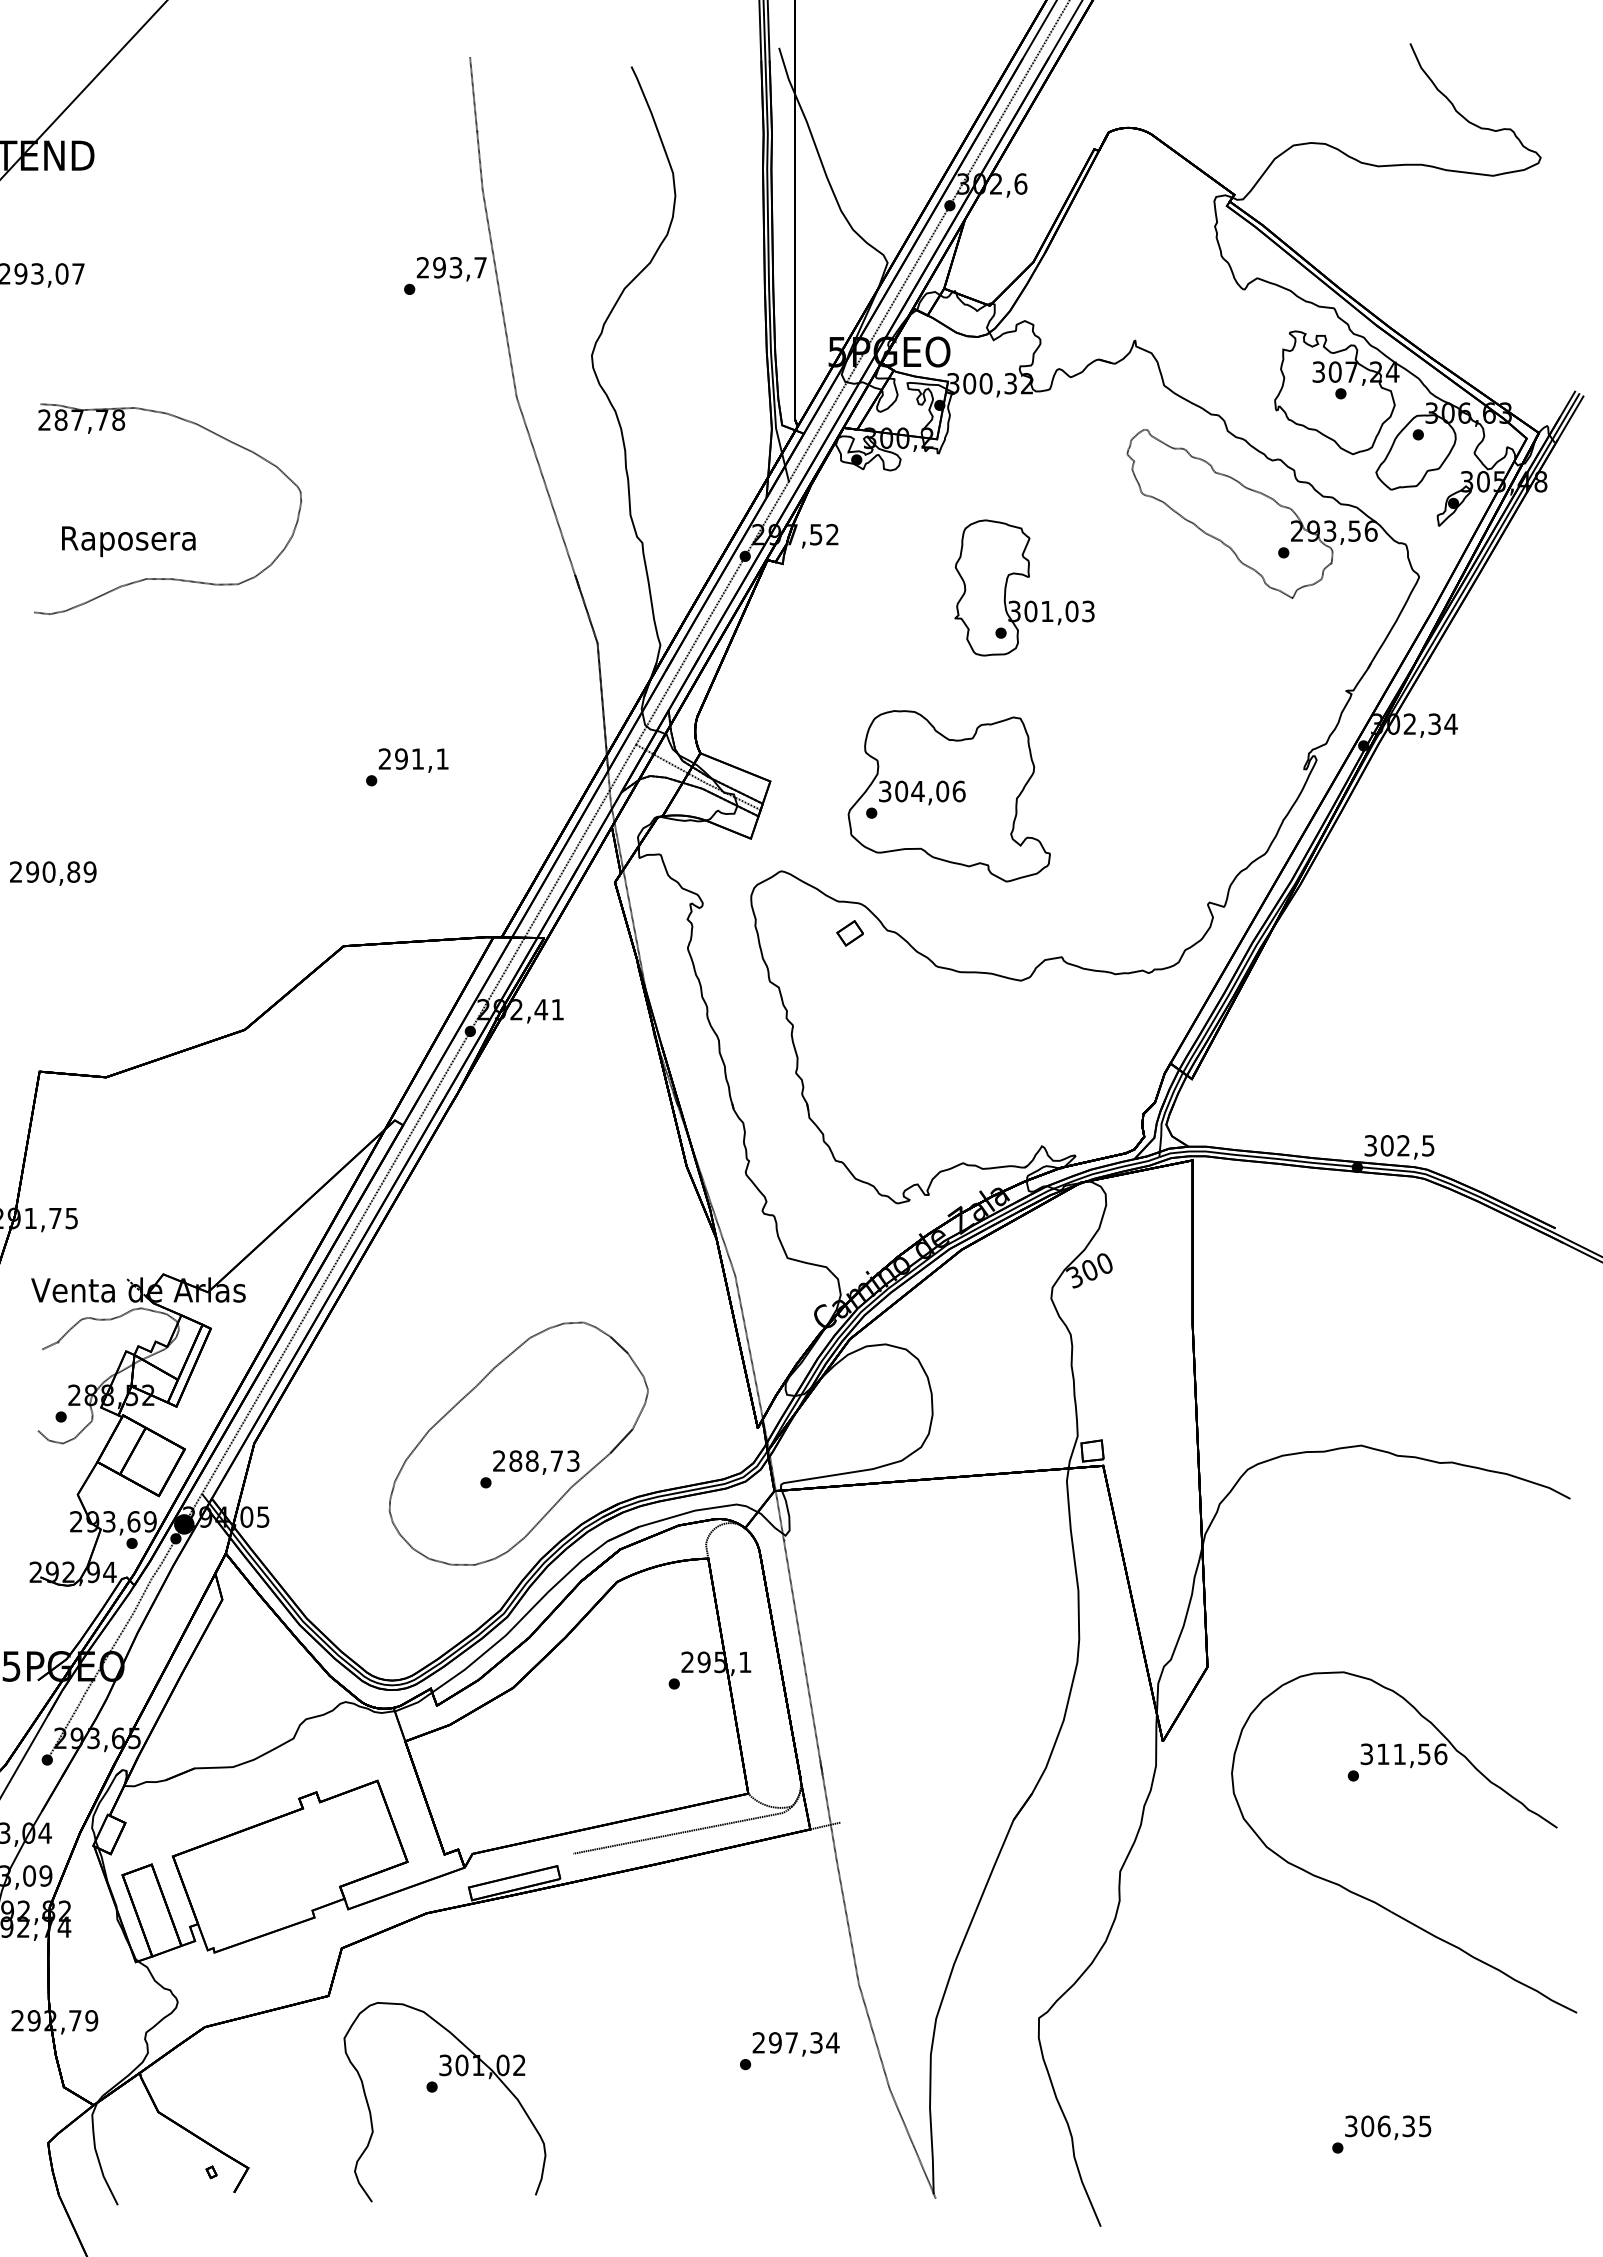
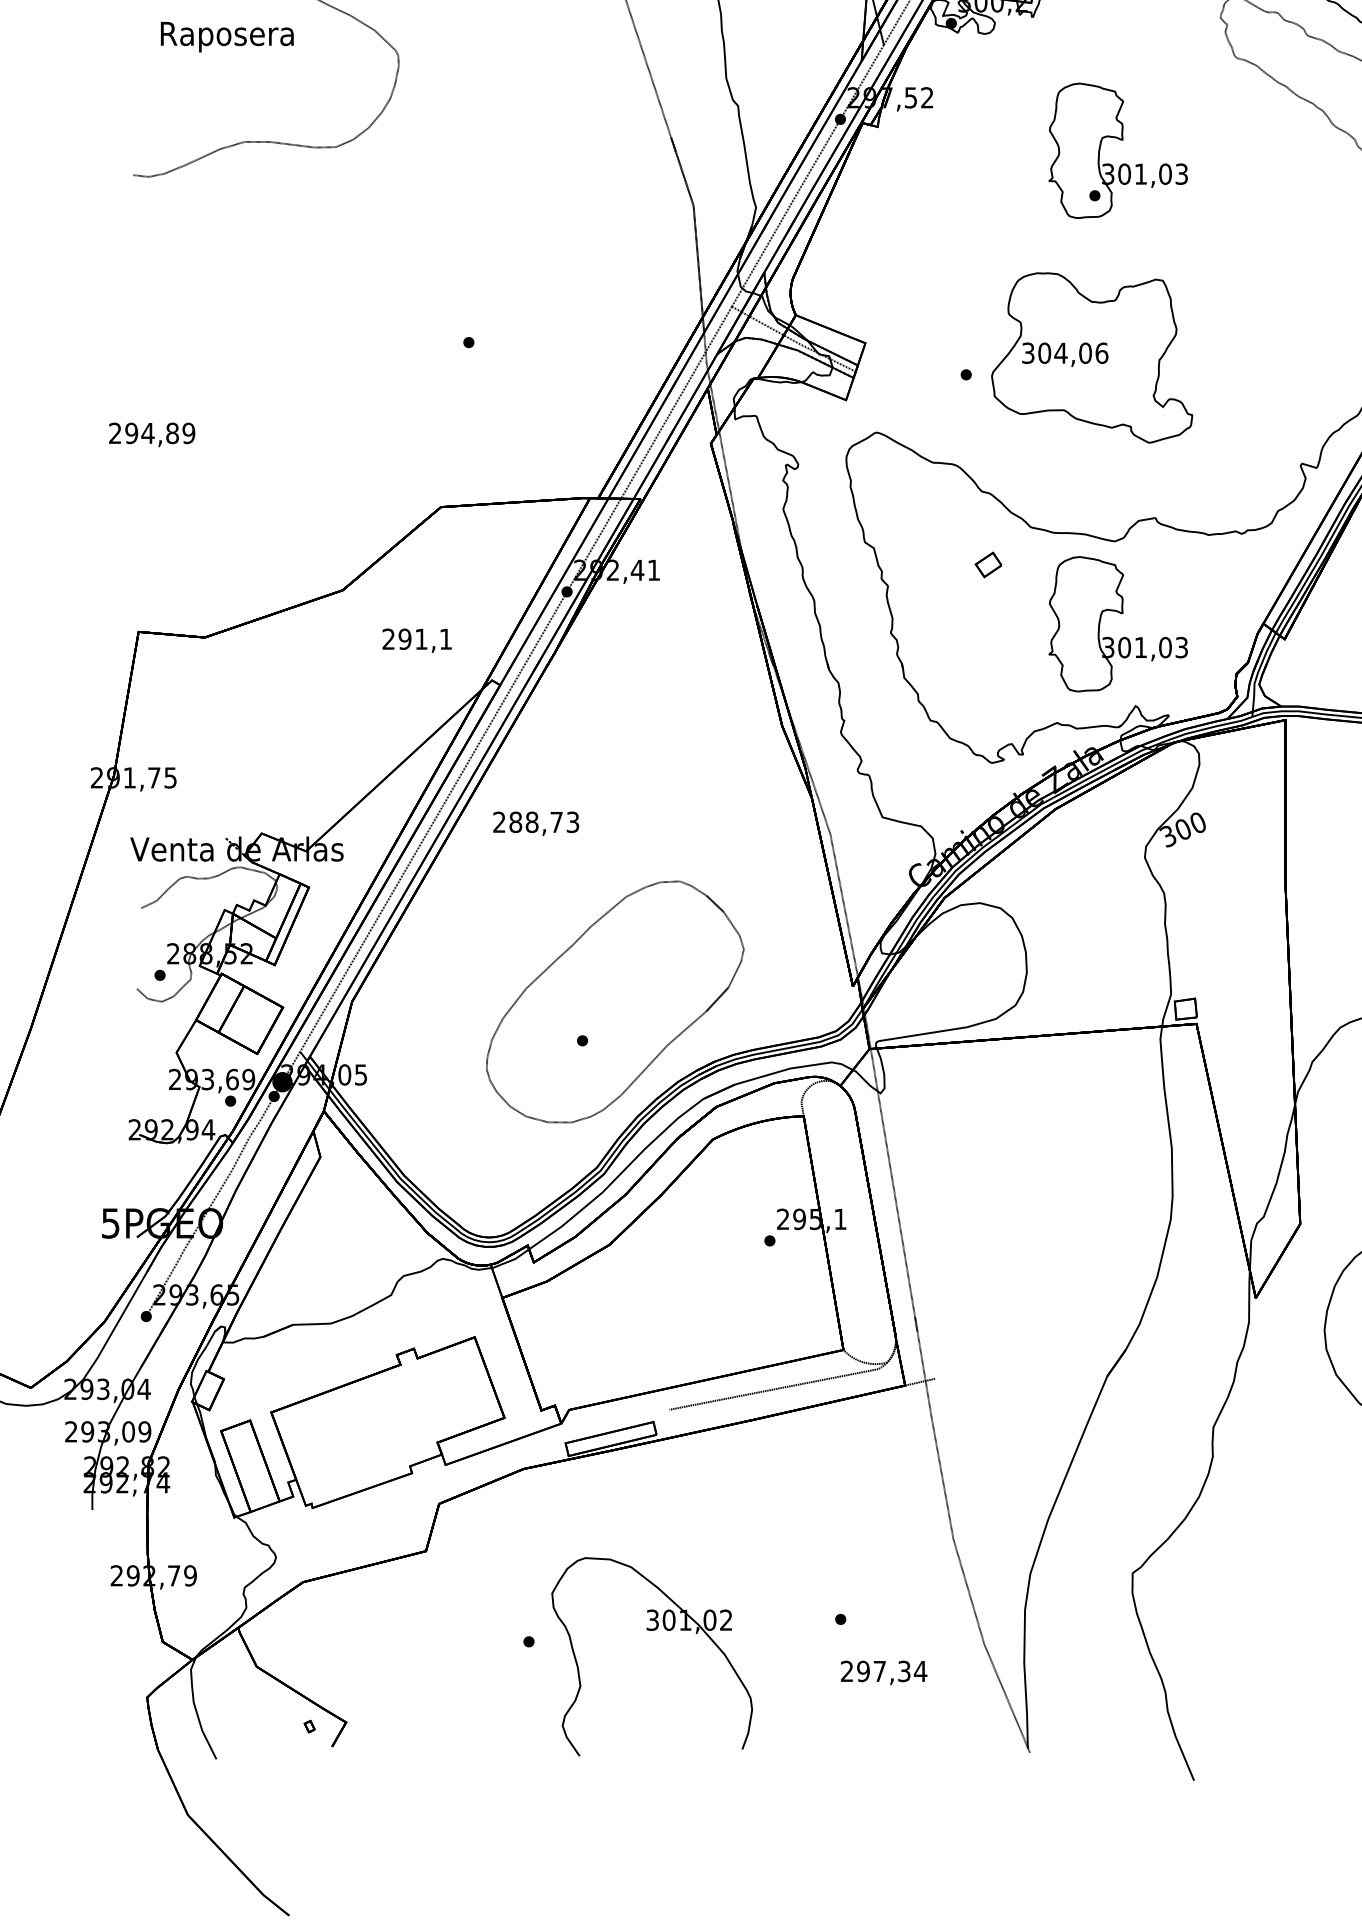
text: (128, 541) -> (227, 36), moved
text: (413, 760) -> (417, 640), moved
part: (948, 796) -> (1091, 358), moved
text: (48, 871) -> (147, 432), 290,89 -> 294,89
part: (849, 933) -> (987, 565), moved
part: (1026, 1053) -> (1120, 613), added
text: (536, 1462) -> (536, 823), moved
text: (795, 2044) -> (883, 1673), moved
part: (444, 2076) -> (651, 1631), moved

